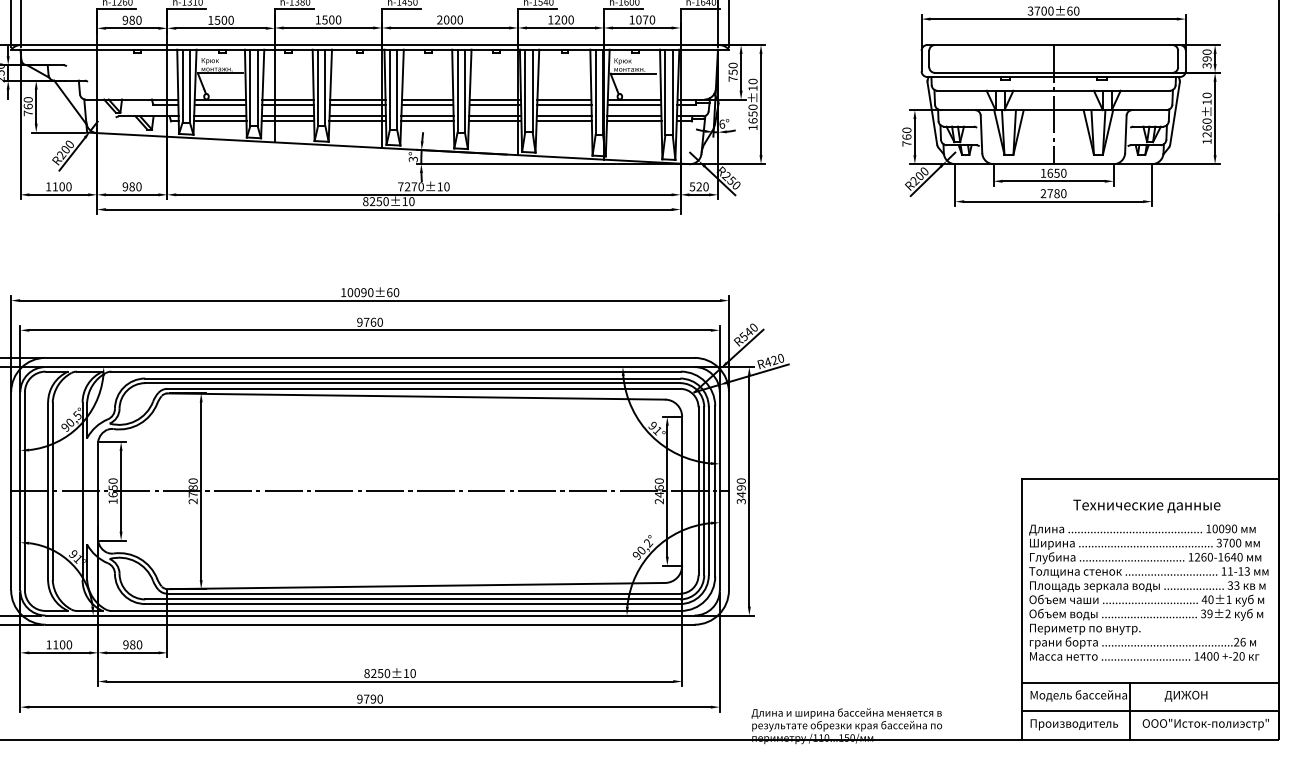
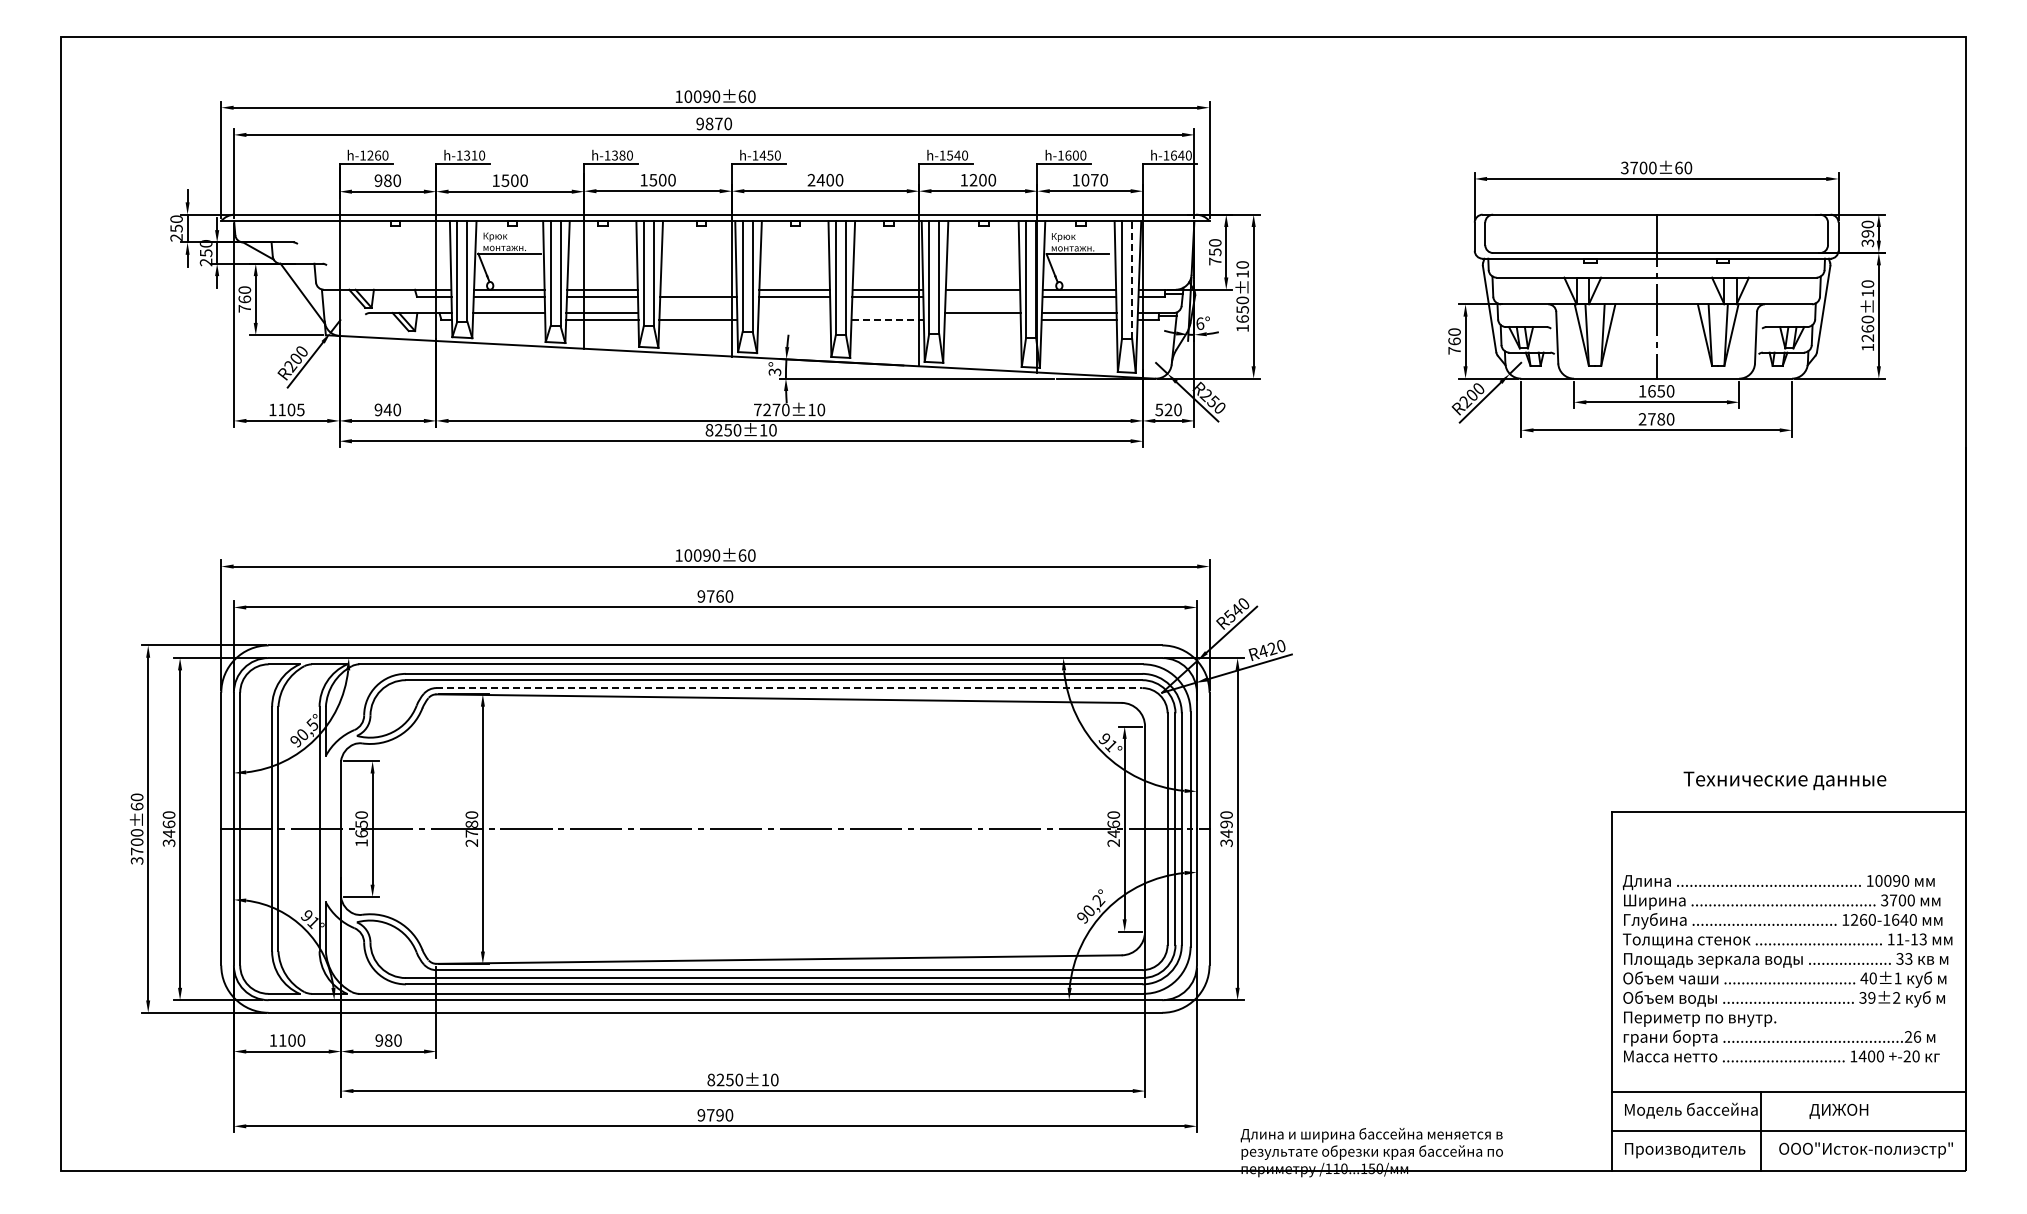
text: (446, 19) -> (820, 179), 2000 -> 2400
line: (673, 92) -> (1132, 279), solid -> dashed
line: (357, 99) -> (698, 289), removed
line: (564, 104) -> (982, 296), removed
line: (357, 116) -> (698, 313), removed
line: (427, 116) -> (794, 313), removed
line: (495, 116) -> (887, 313), removed
line: (219, 121) -> (508, 319), removed
line: (427, 121) -> (794, 319), removed
line: (495, 121) -> (888, 319), solid -> dashed
line: (564, 121) -> (982, 319), removed
text: (68, 186) -> (300, 409), 1100 -> 1105
text: (131, 186) -> (387, 409), 980 -> 940
line: (423, 389) -> (789, 688), solid -> dashed
text: (1146, 506) -> (1784, 780), moved

